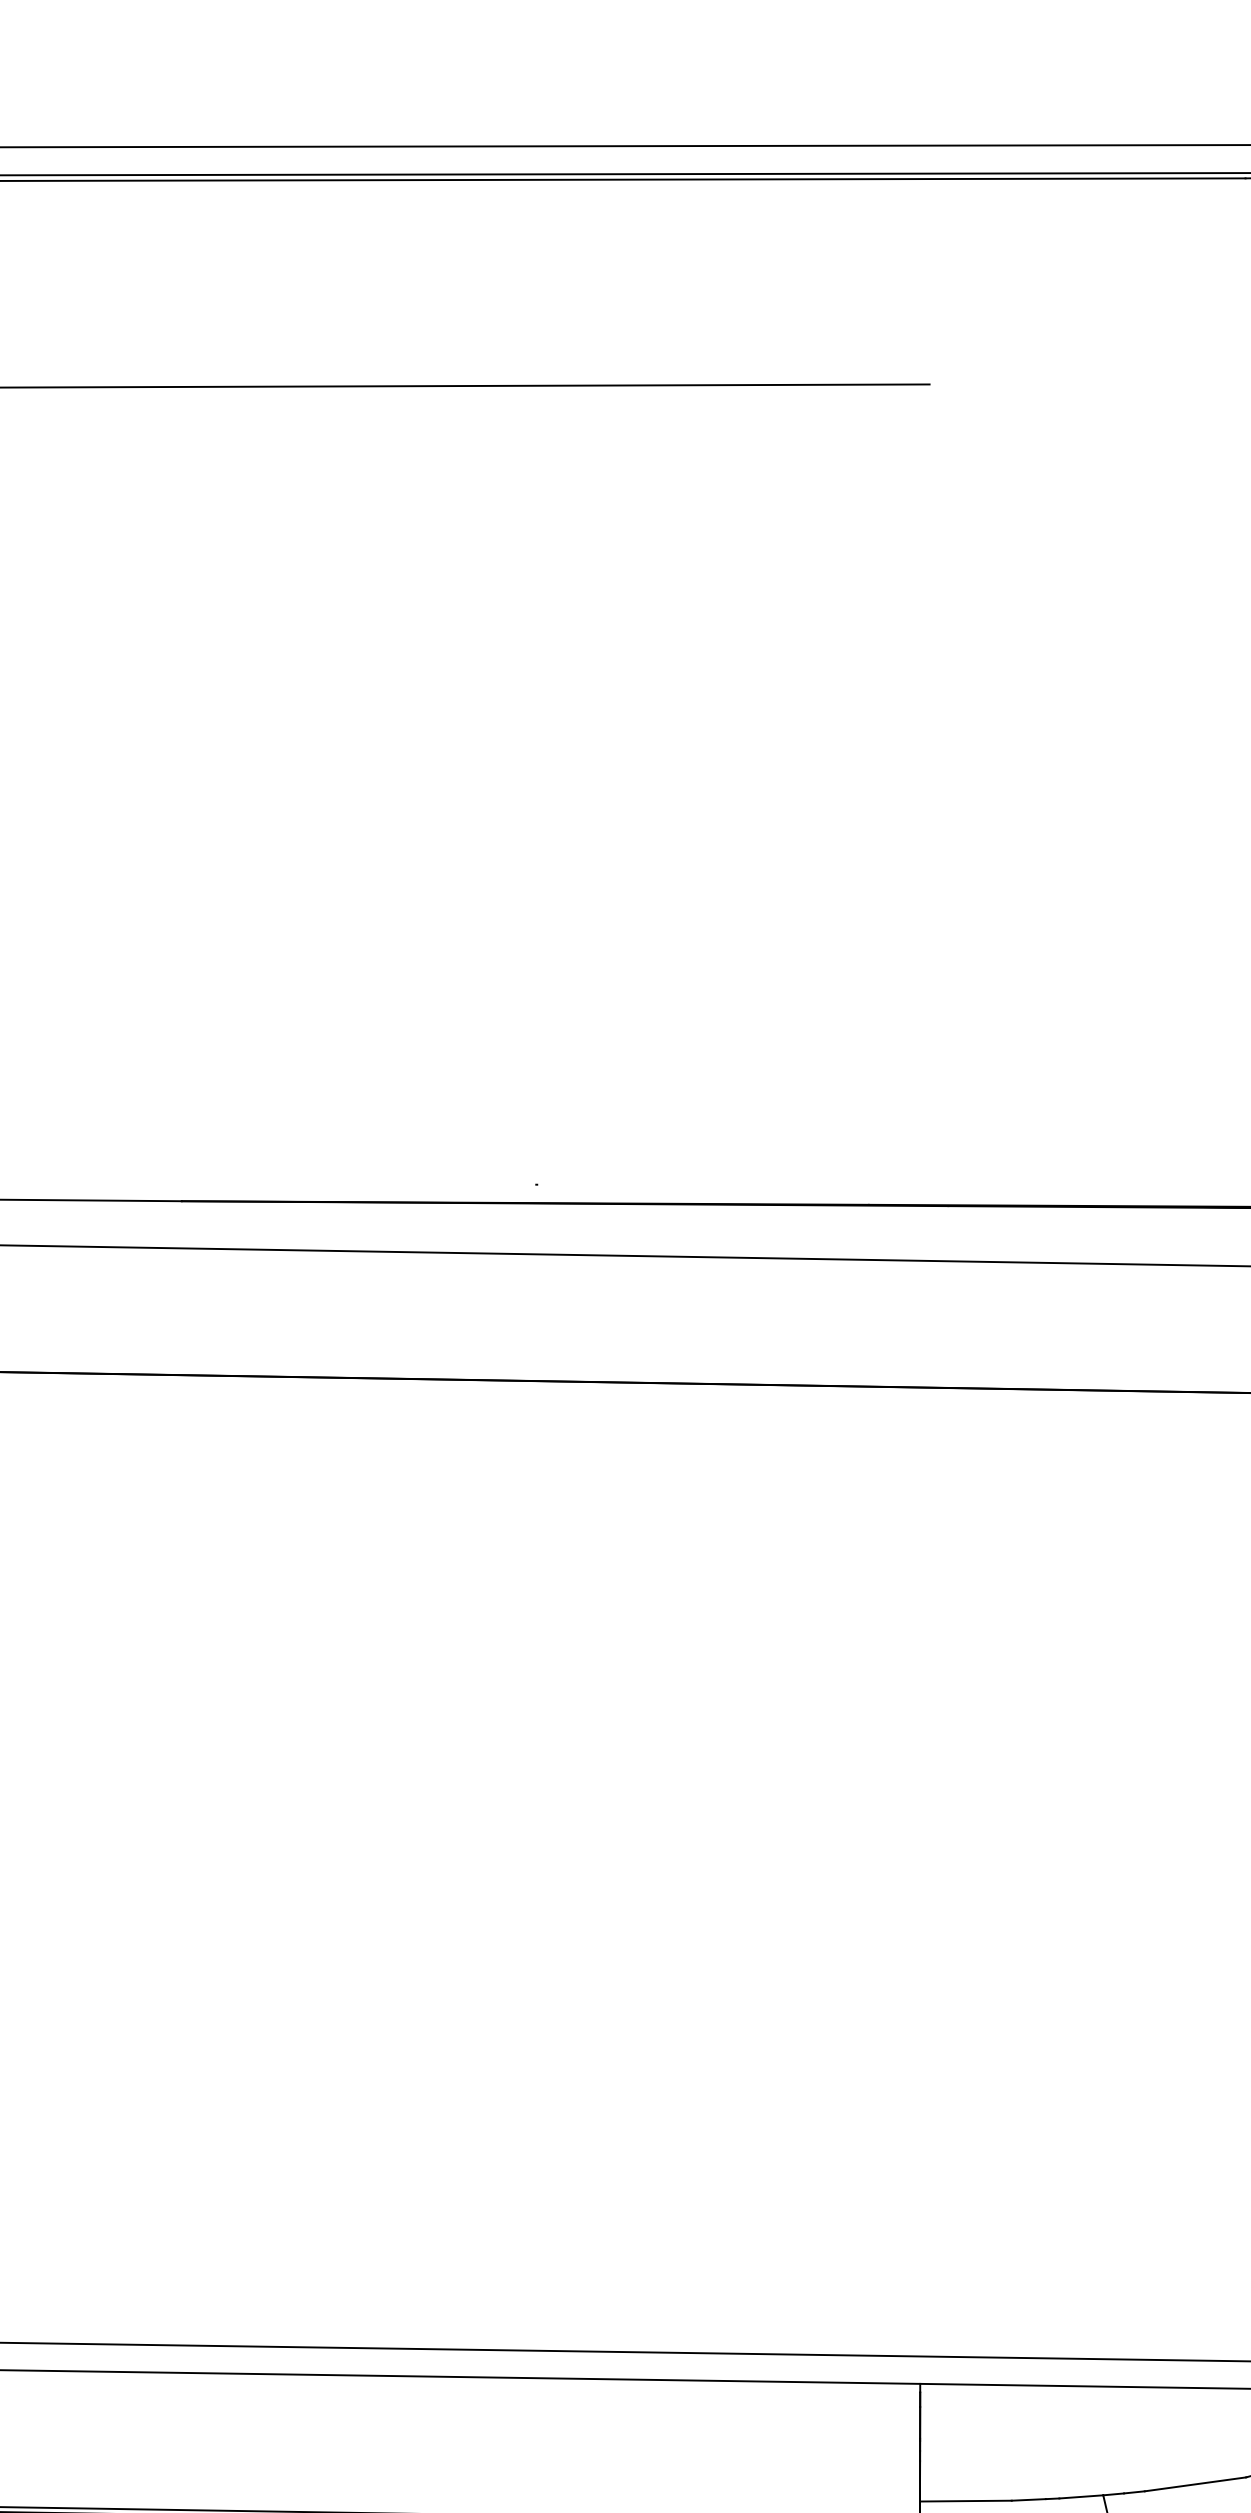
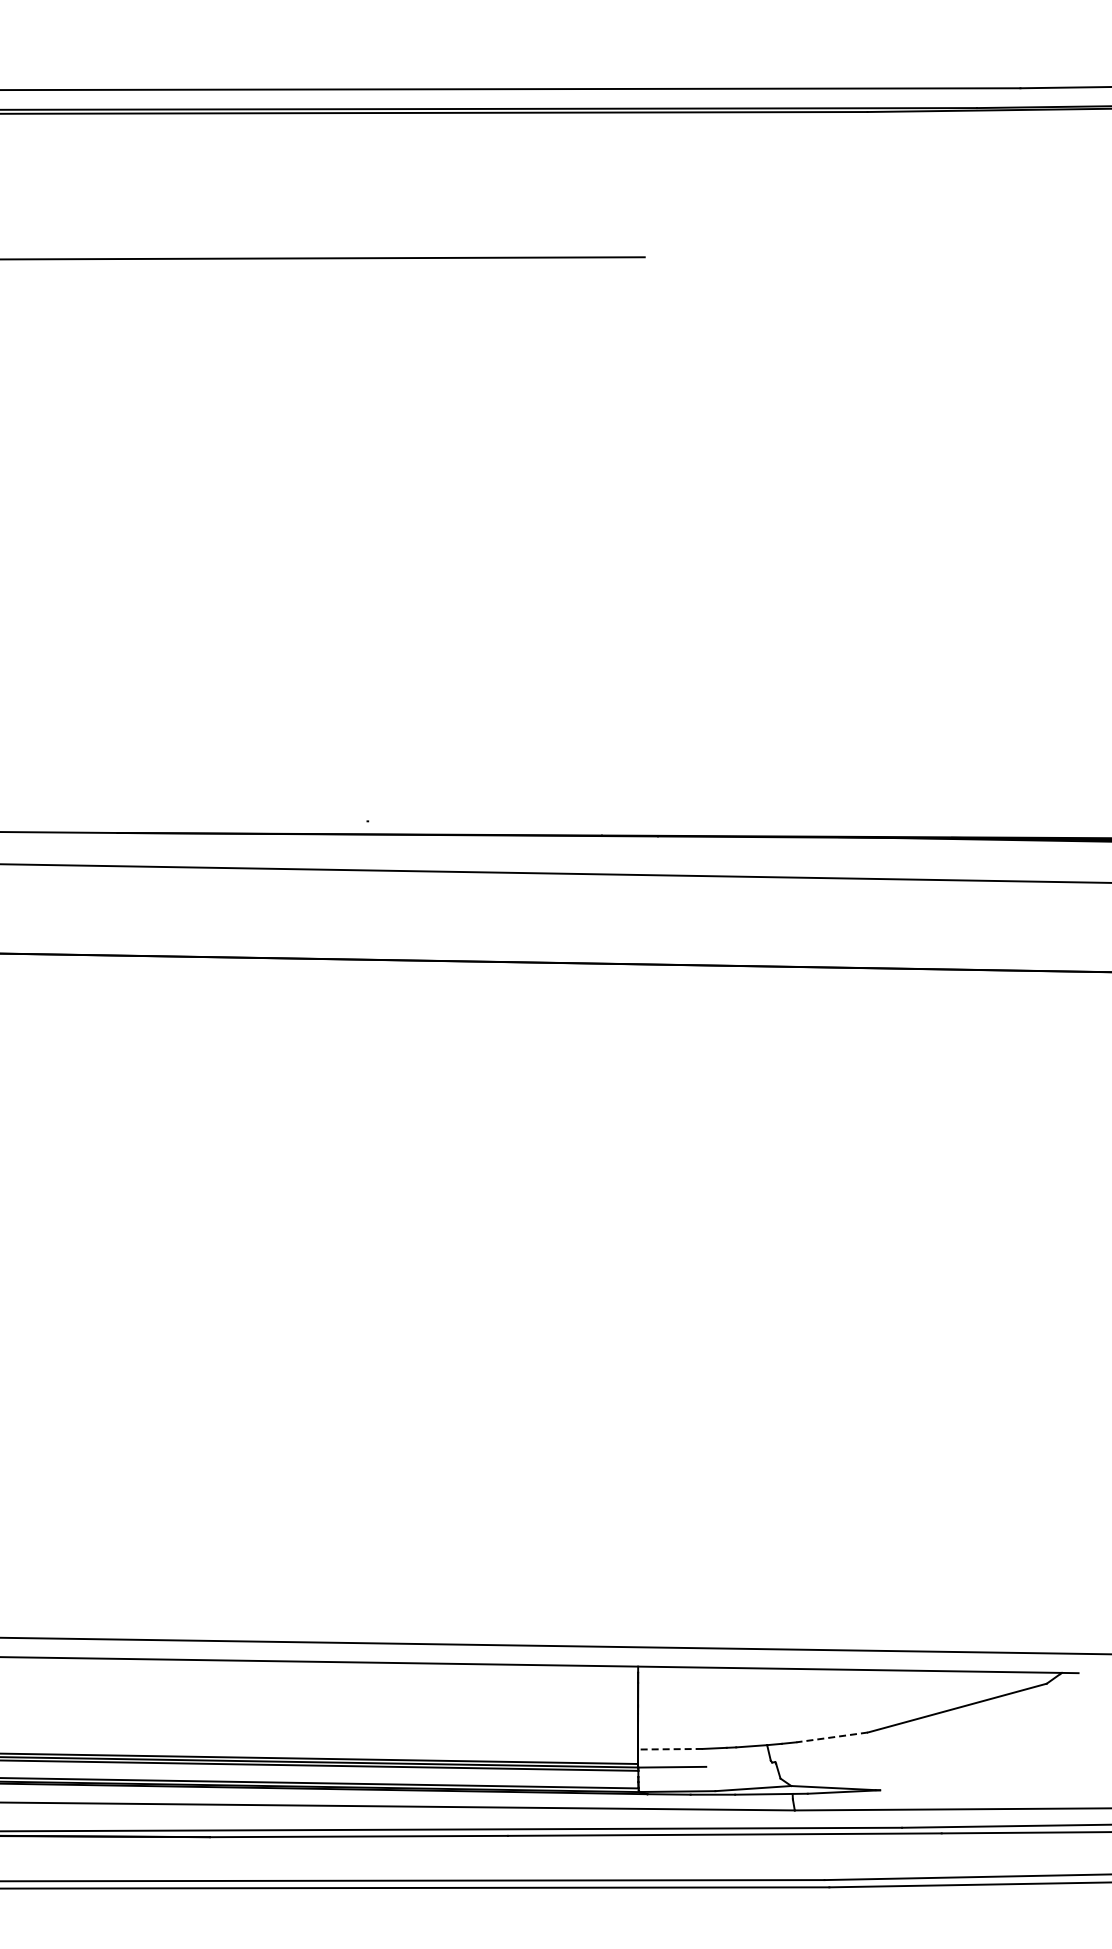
line: (1194, 2484) -> (831, 1737), solid -> dashed
line: (964, 2501) -> (669, 1749), solid -> dashed

